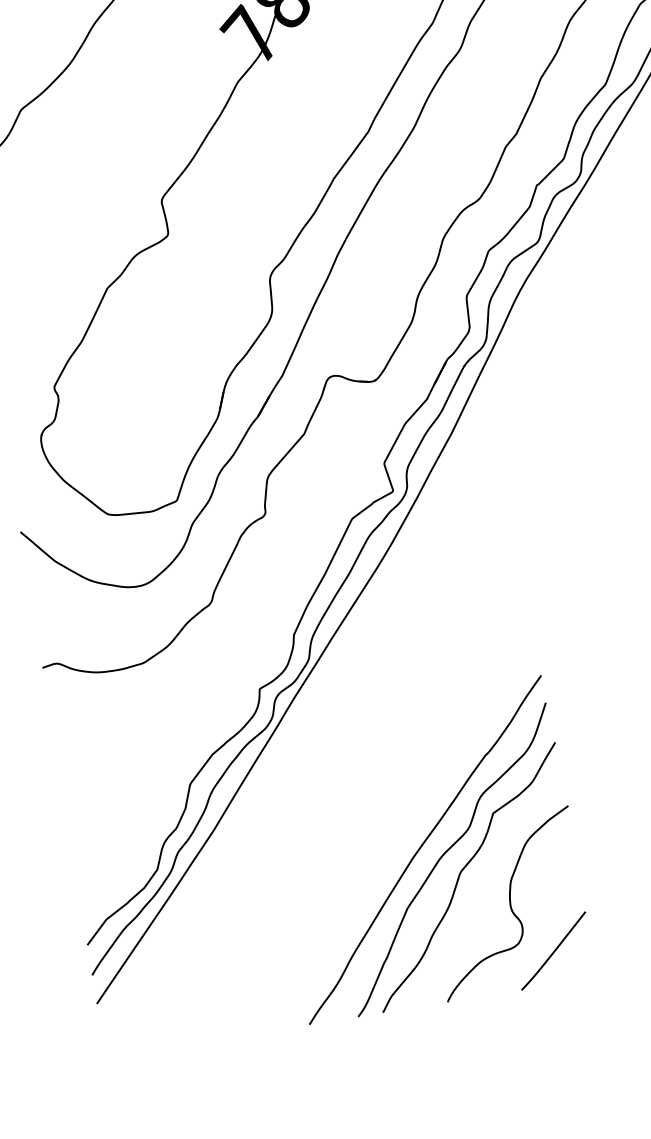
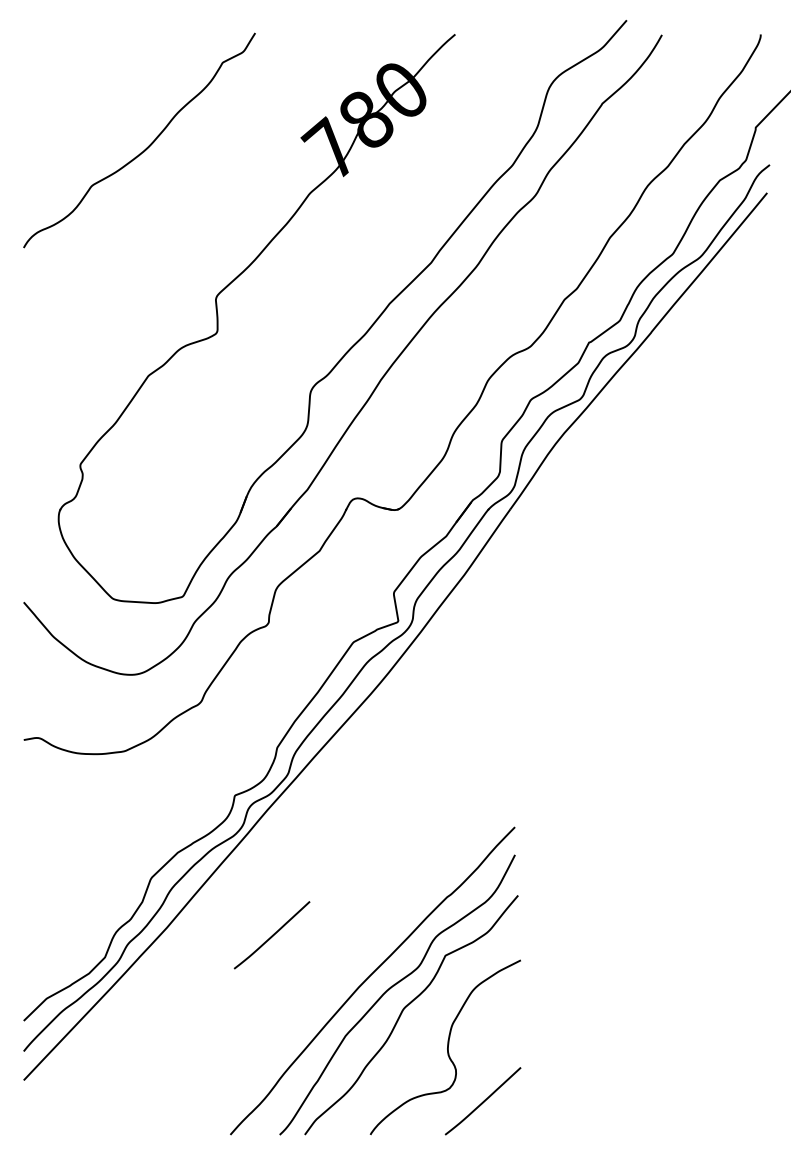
curve: (318, 821) -> (271, 935), added

